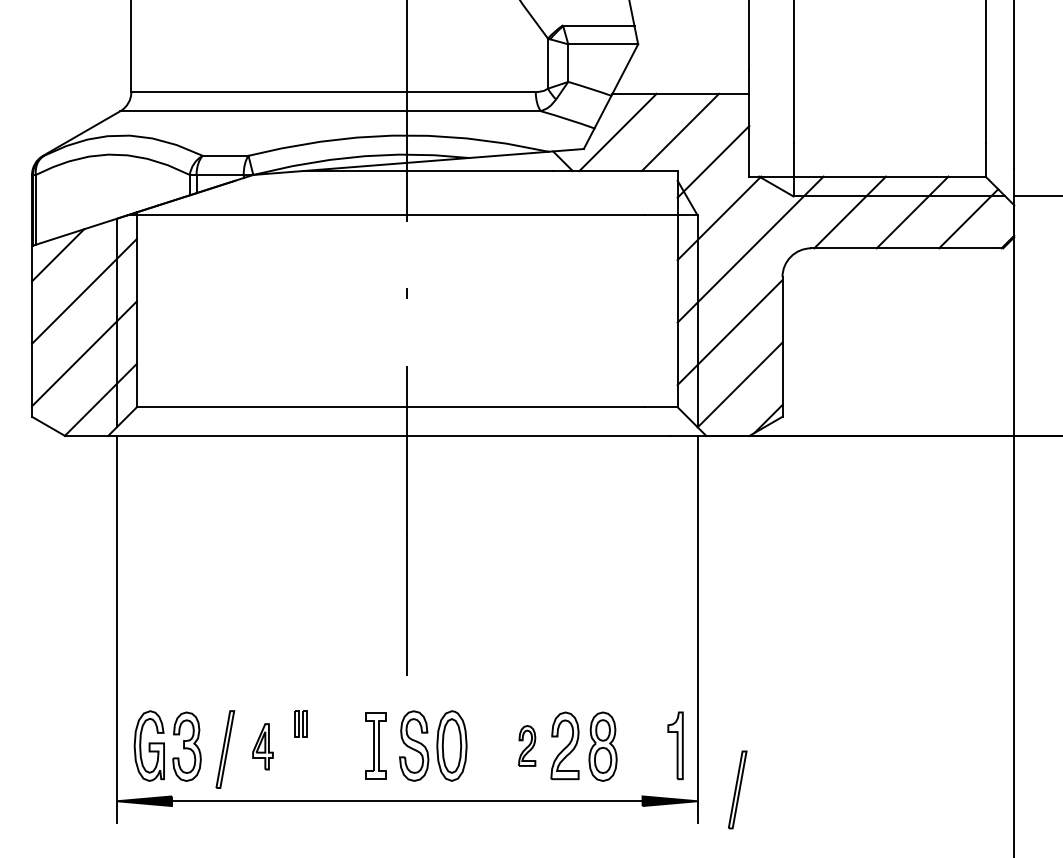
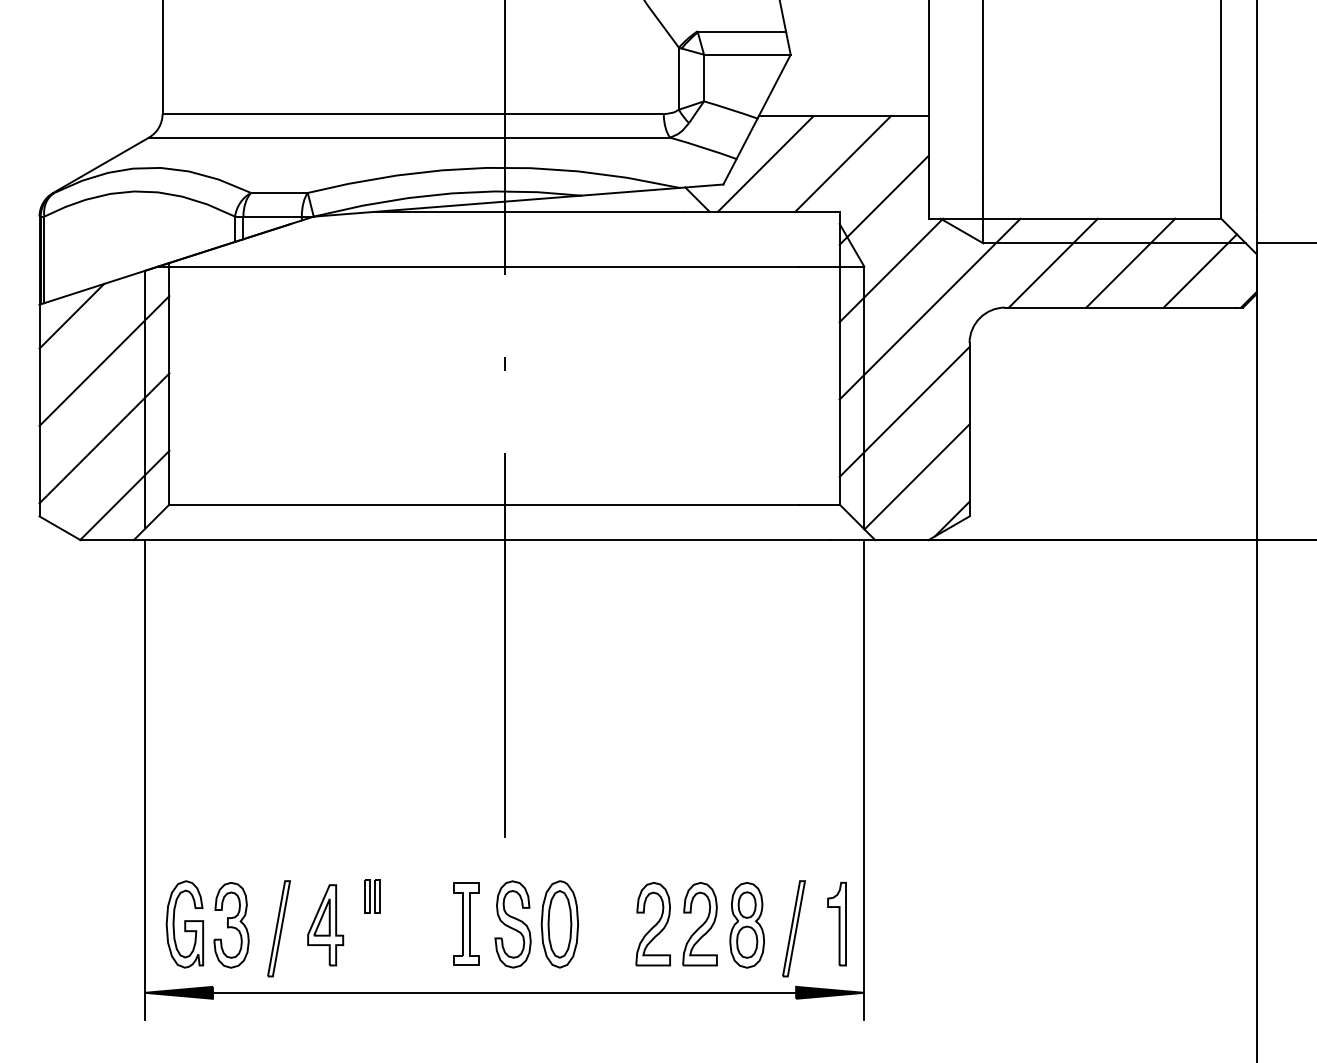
part: (262, 746) -> (325, 925), size x1.43
part: (526, 746) -> (652, 924), size x1.67
part: (737, 789) -> (793, 928), moved

